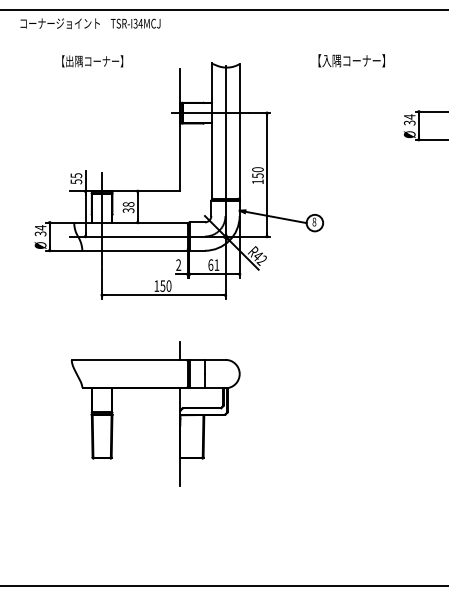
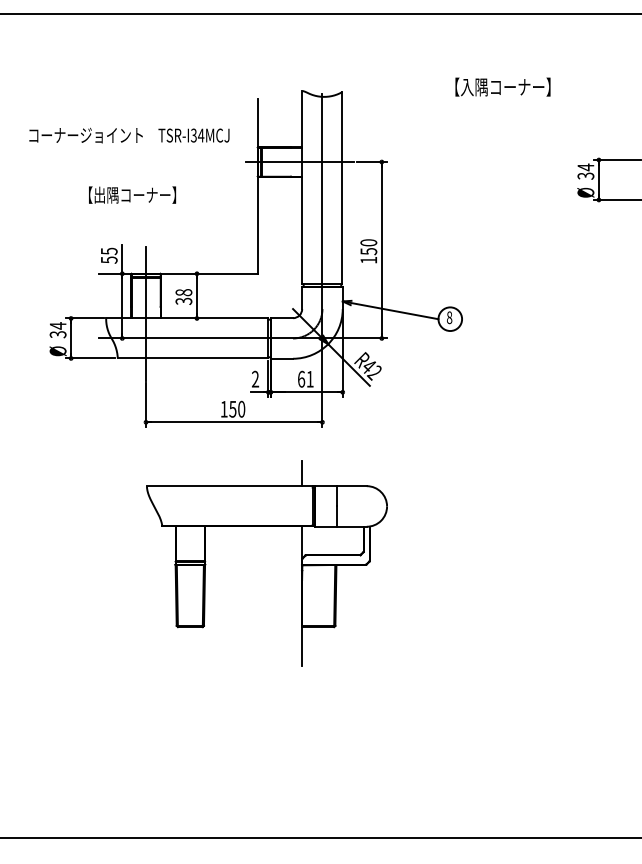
text: (90, 23) -> (129, 135), moved
text: (92, 61) -> (132, 195), moved
part: (179, 413) -> (300, 562), moved

